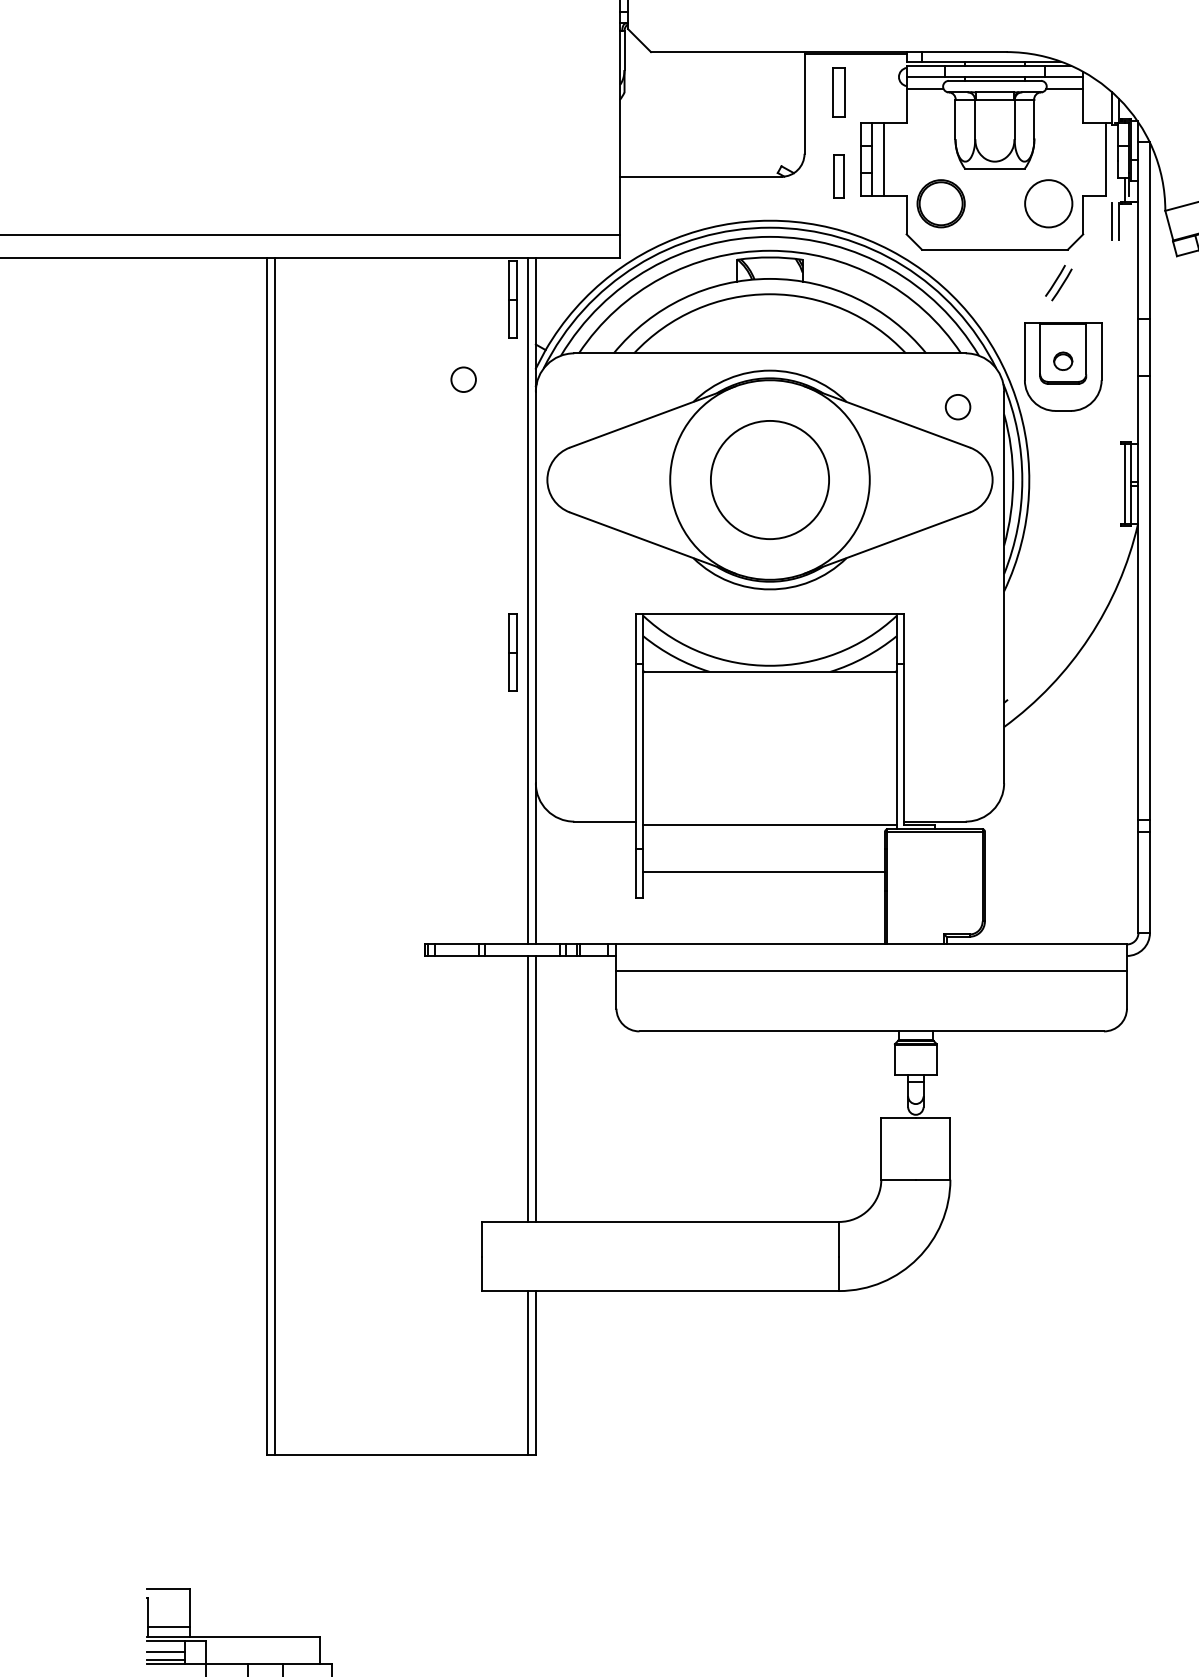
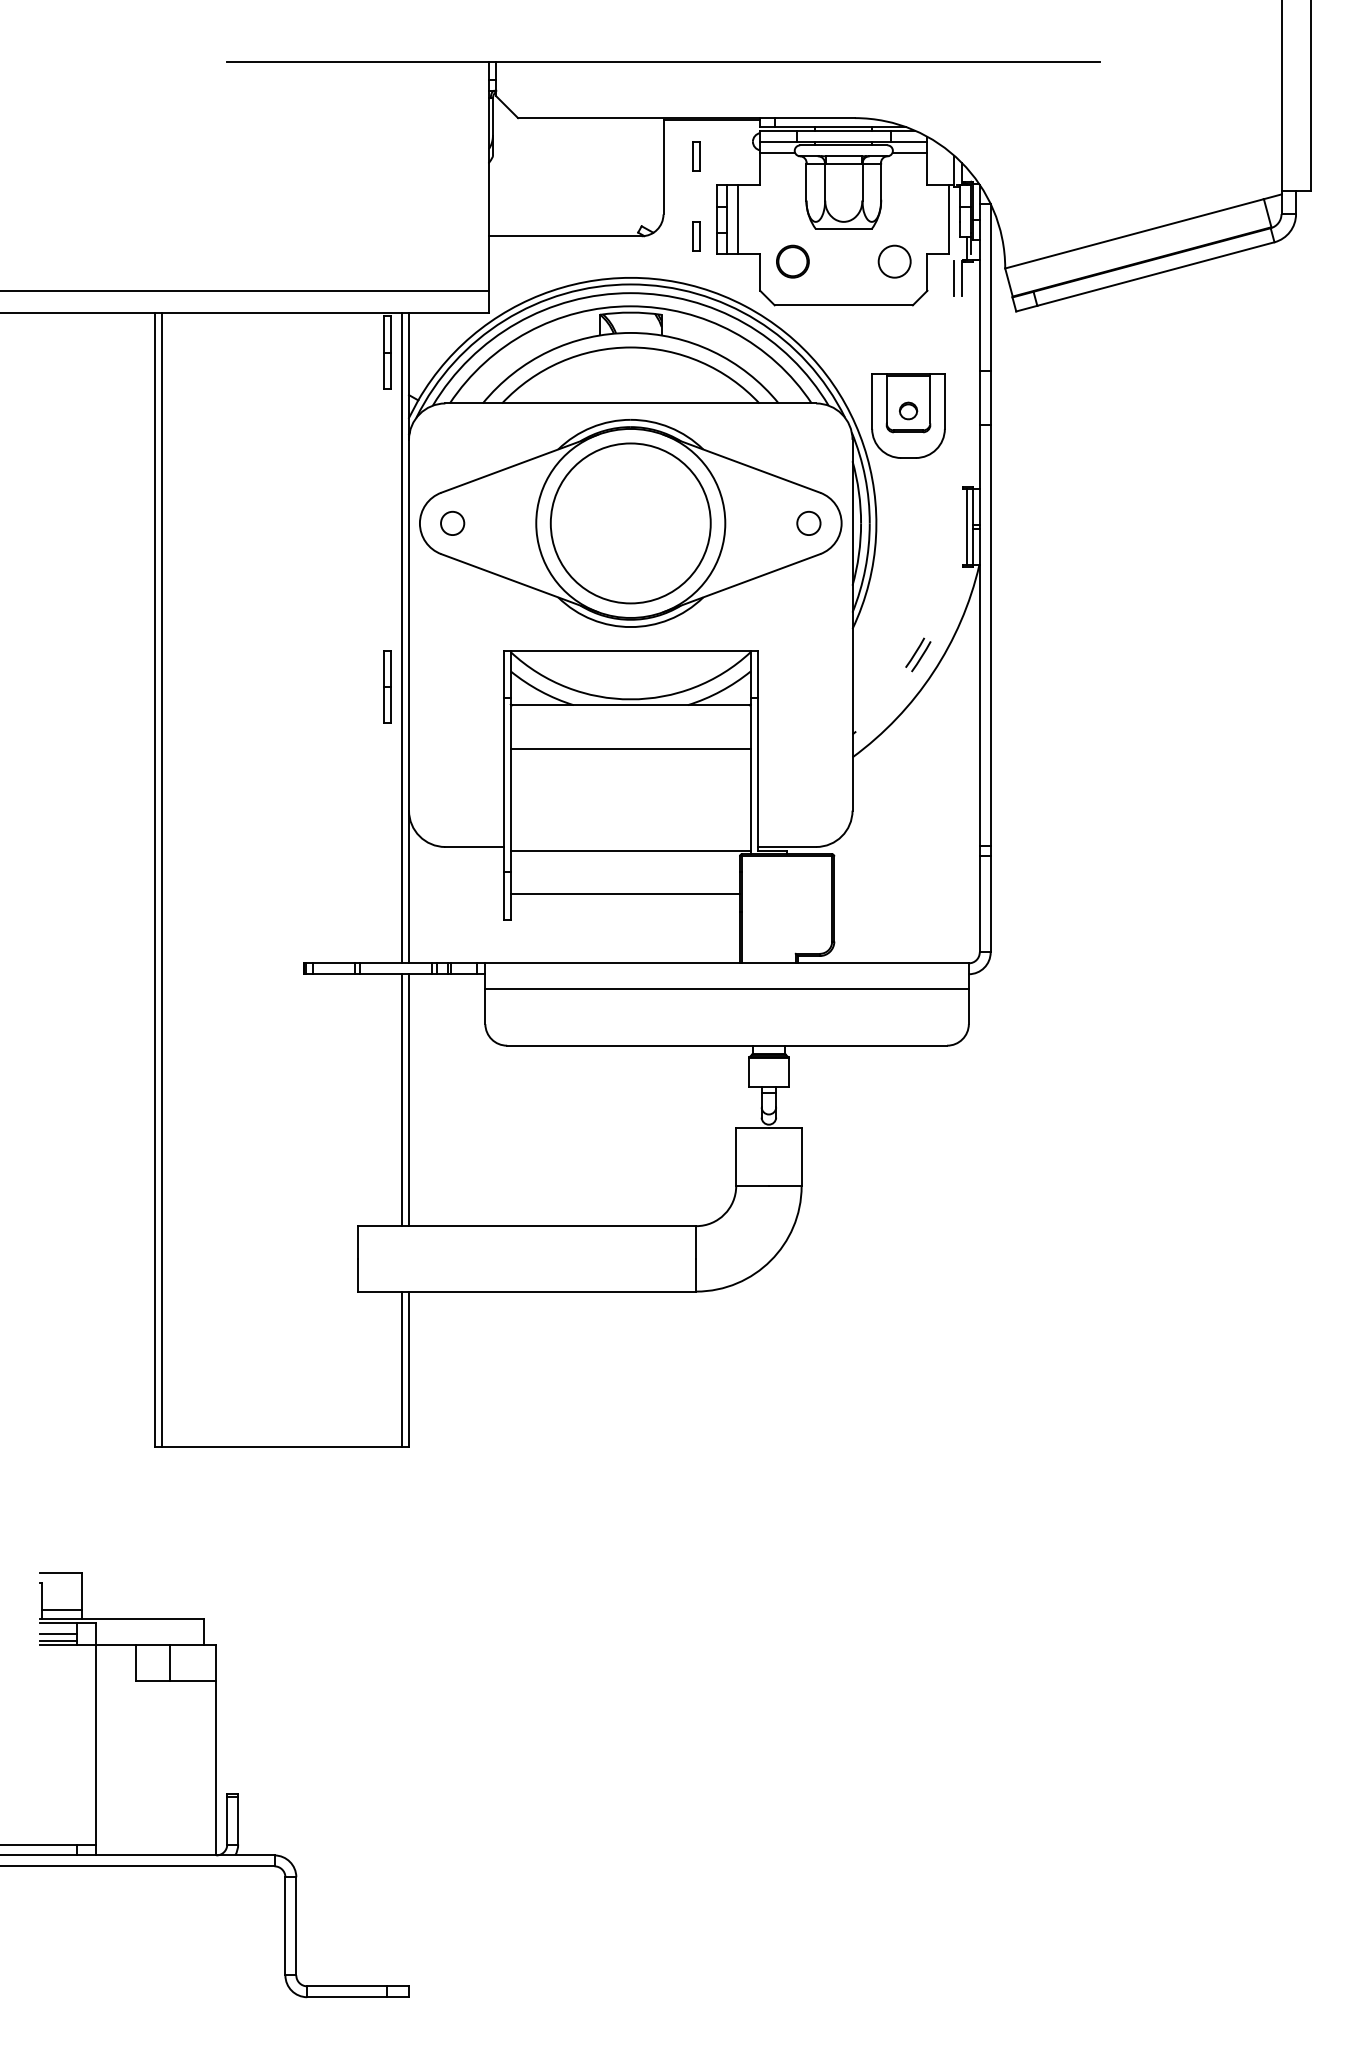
part: (839, 92) -> (696, 156), size x0.62
part: (839, 177) -> (696, 236), size x0.71
part: (940, 203) -> (792, 261), size x0.71
circle: (1048, 203) -> (894, 261), size x0.71
part: (1058, 282) -> (918, 654), moved
circle: (463, 378) -> (452, 522), moved
circle: (957, 406) -> (808, 522), moved
circle: (769, 480) -> (630, 523), size x1.43
line: (769, 717) -> (630, 748), added

